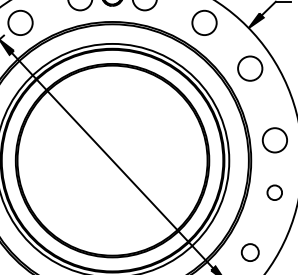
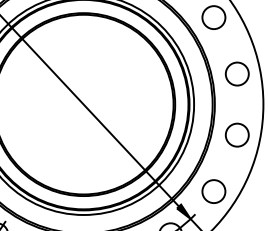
circle: (274, 140) -> (236, 74), moved
circle: (274, 192) -> (236, 134), size x1.67
circle: (250, 252) -> (214, 191), size x1.43

